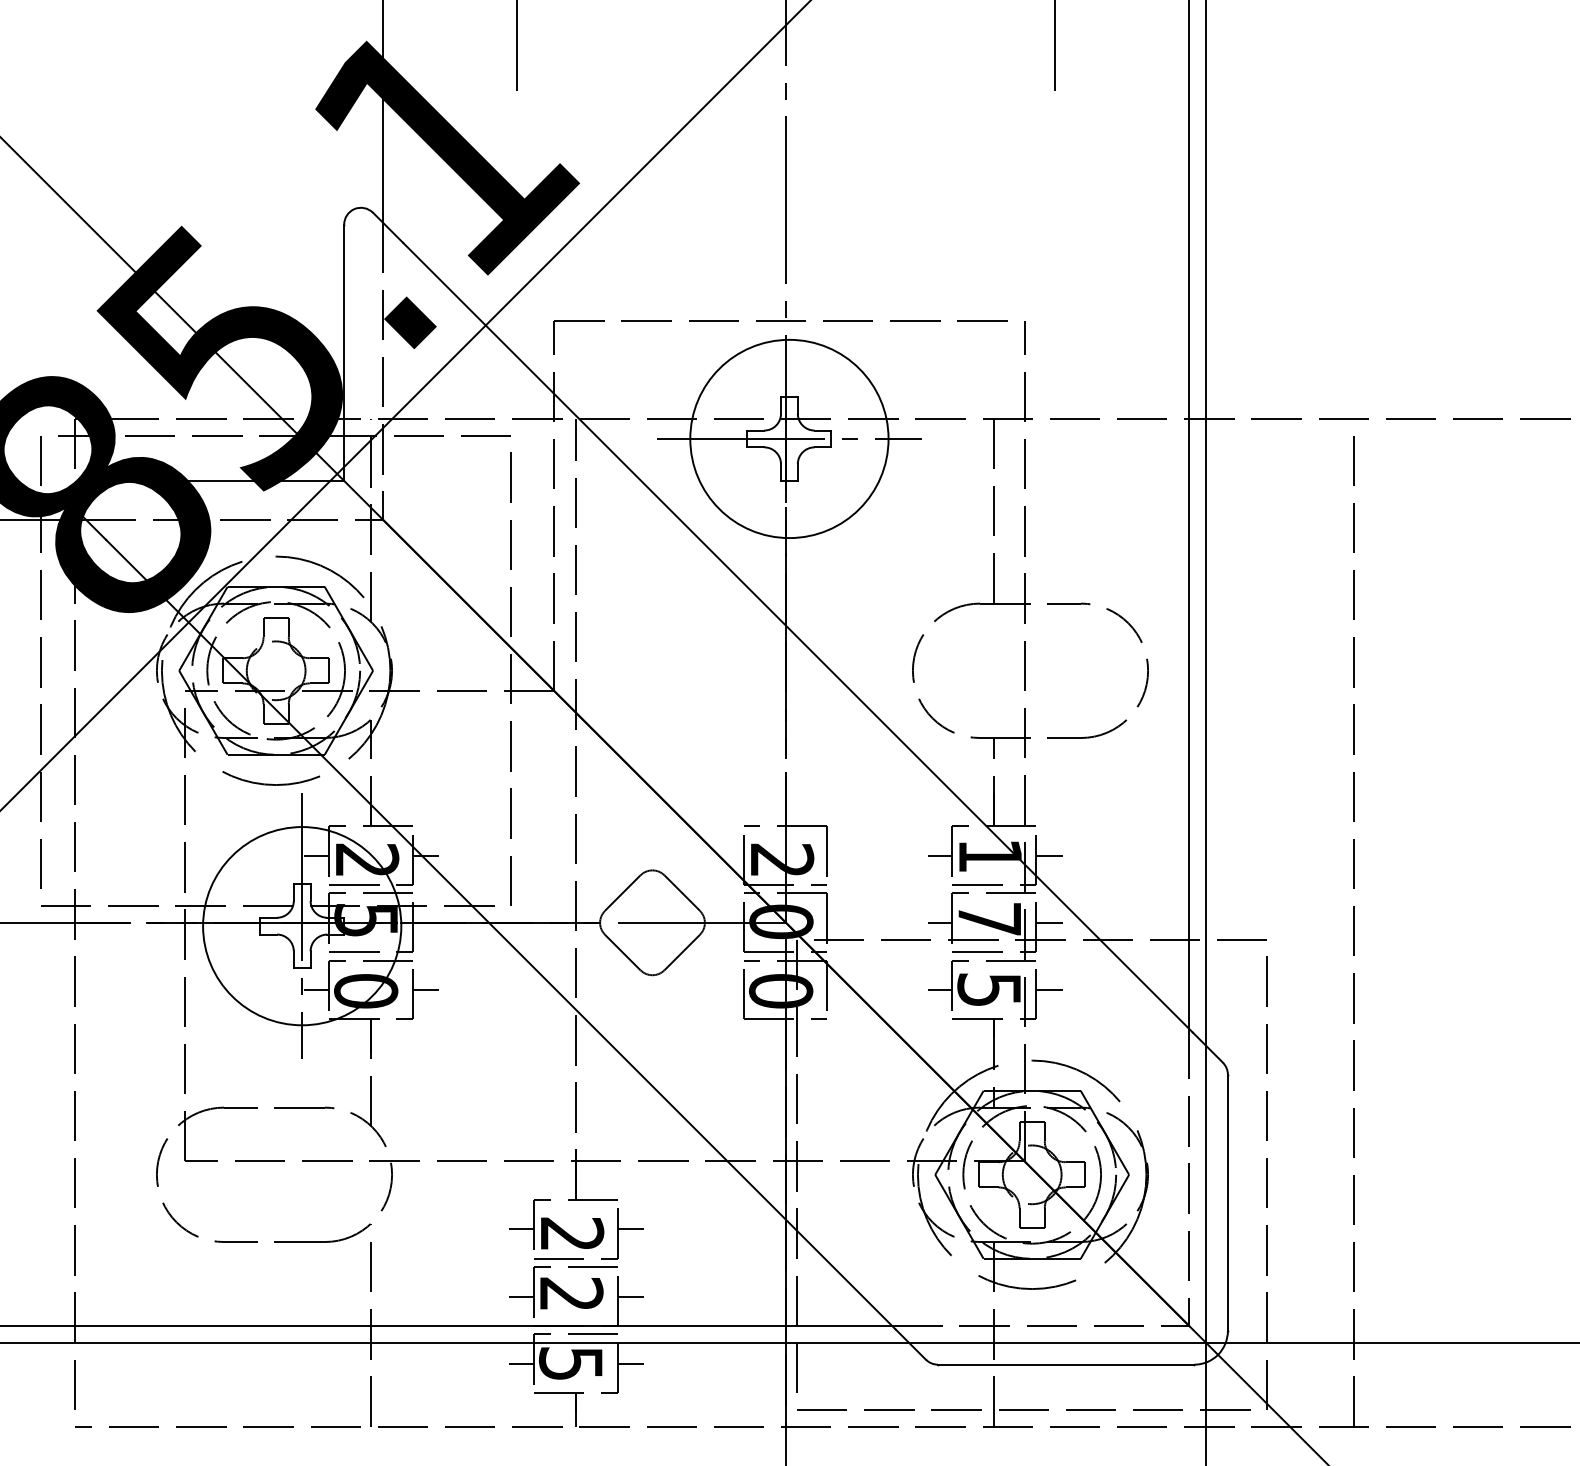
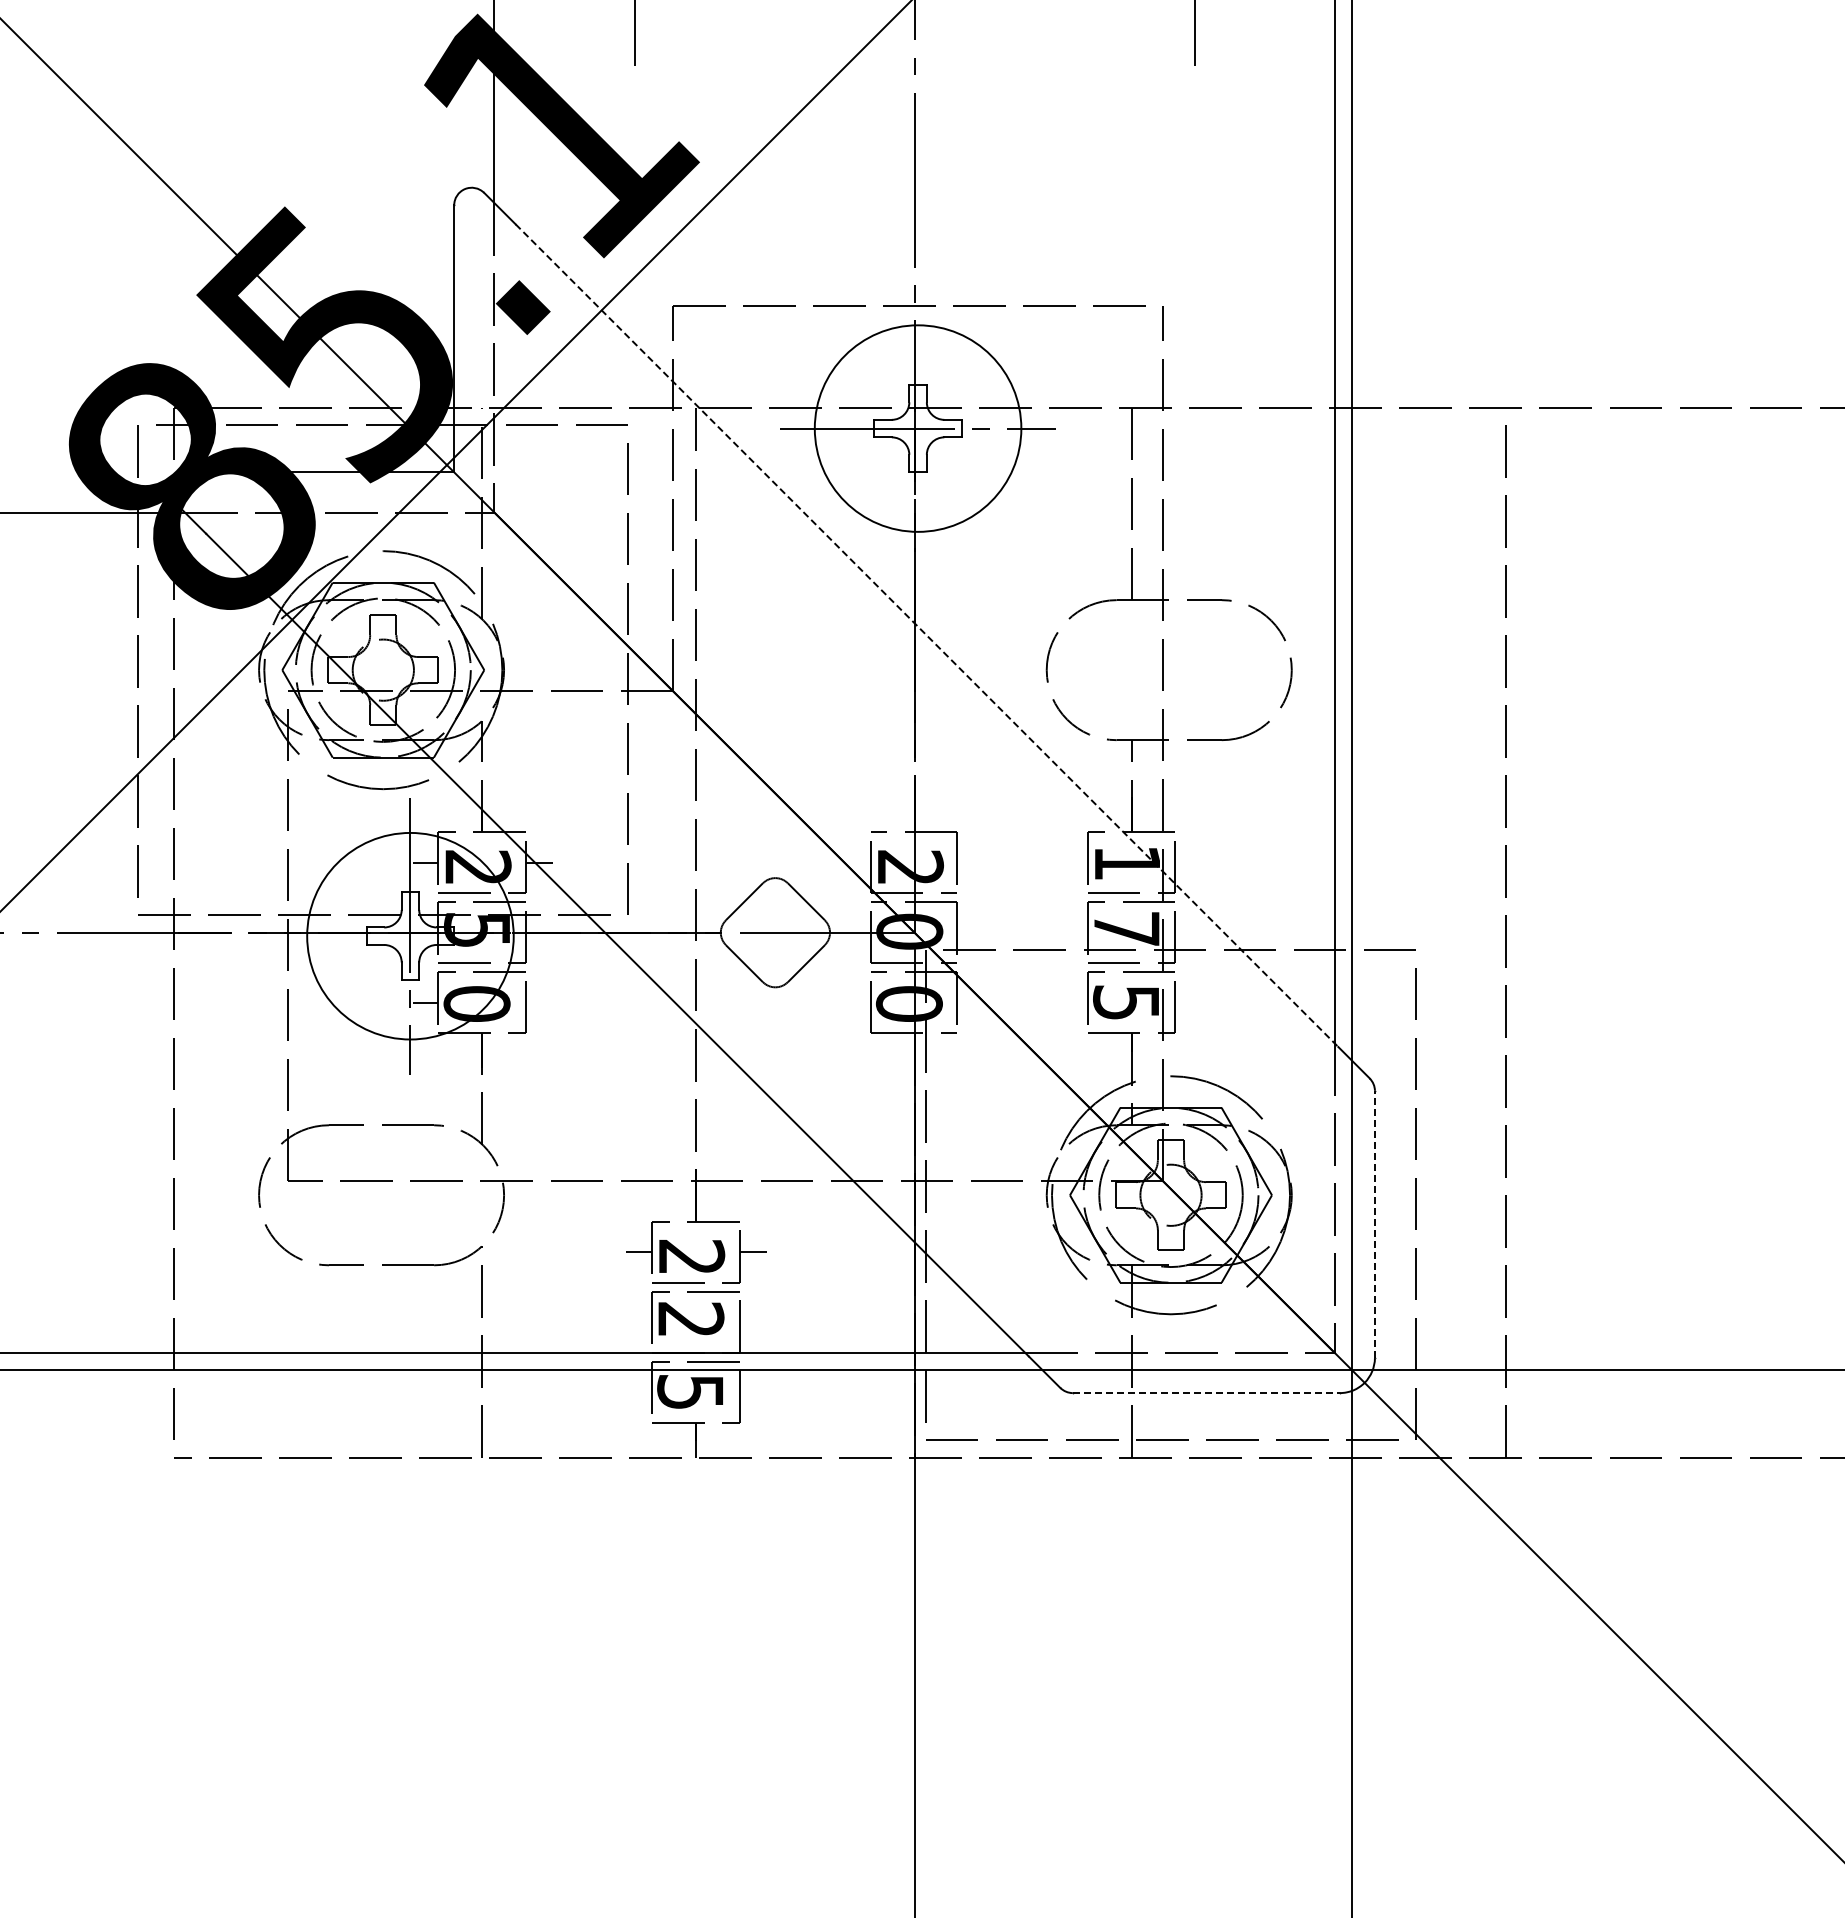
line: (798, 637) -> (927, 635), solid -> dashed
line: (939, 855) -> (1074, 862), removed
line: (1048, 855) -> (1188, 862), removed
line: (939, 922) -> (1074, 932), removed
line: (1048, 922) -> (1188, 932), removed
line: (426, 989) -> (539, 1002), removed
line: (939, 989) -> (1074, 1002), removed
line: (1048, 989) -> (1188, 1002), removed
line: (1227, 1202) -> (1374, 1224), solid -> dashed
line: (522, 1296) -> (639, 1322), removed
line: (630, 1296) -> (752, 1322), removed
line: (522, 1364) -> (639, 1392), removed
line: (630, 1364) -> (752, 1392), removed
line: (1066, 1365) -> (1206, 1393), solid -> dashed

